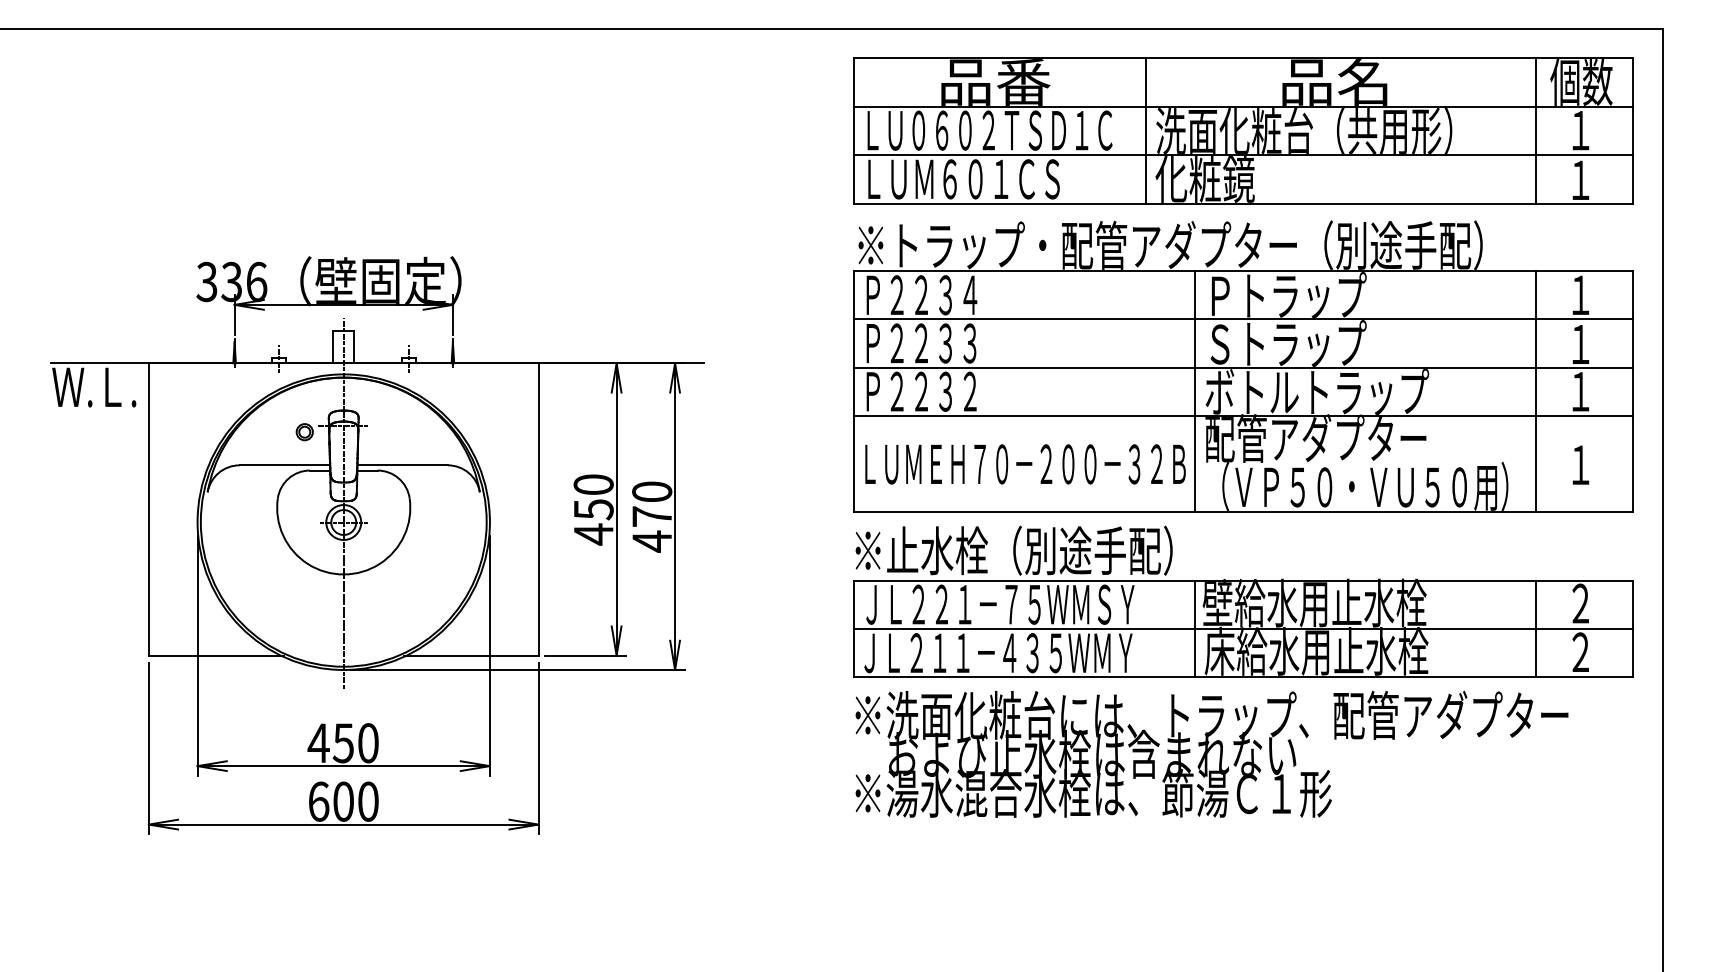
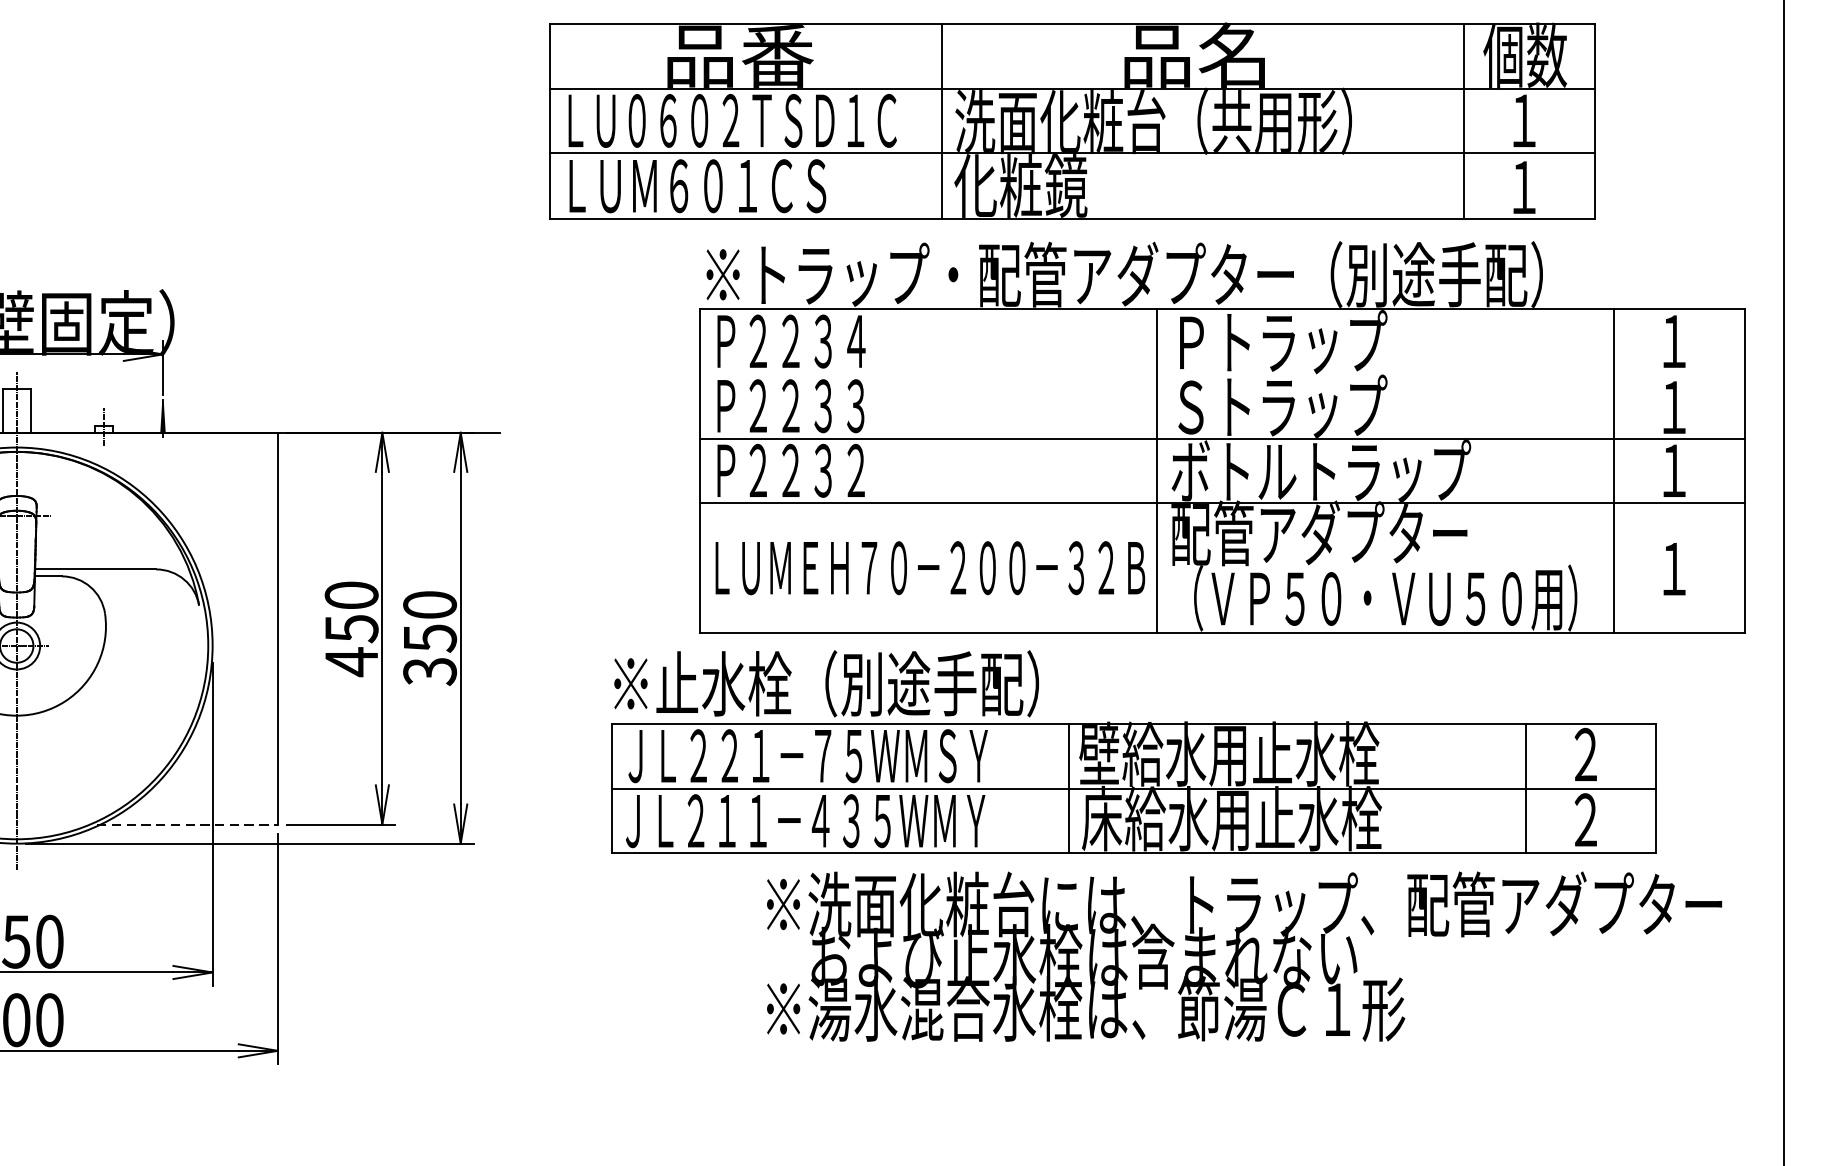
part: (1243, 130) -> (1072, 120), moved
line: (1243, 319) -> (1222, 374), removed
text: (652, 529) -> (430, 655), 470 -> 350
part: (1243, 601) -> (1133, 751), moved
line: (471, 655) -> (187, 824), solid -> dashed
text: (1211, 753) -> (1243, 955), moved

